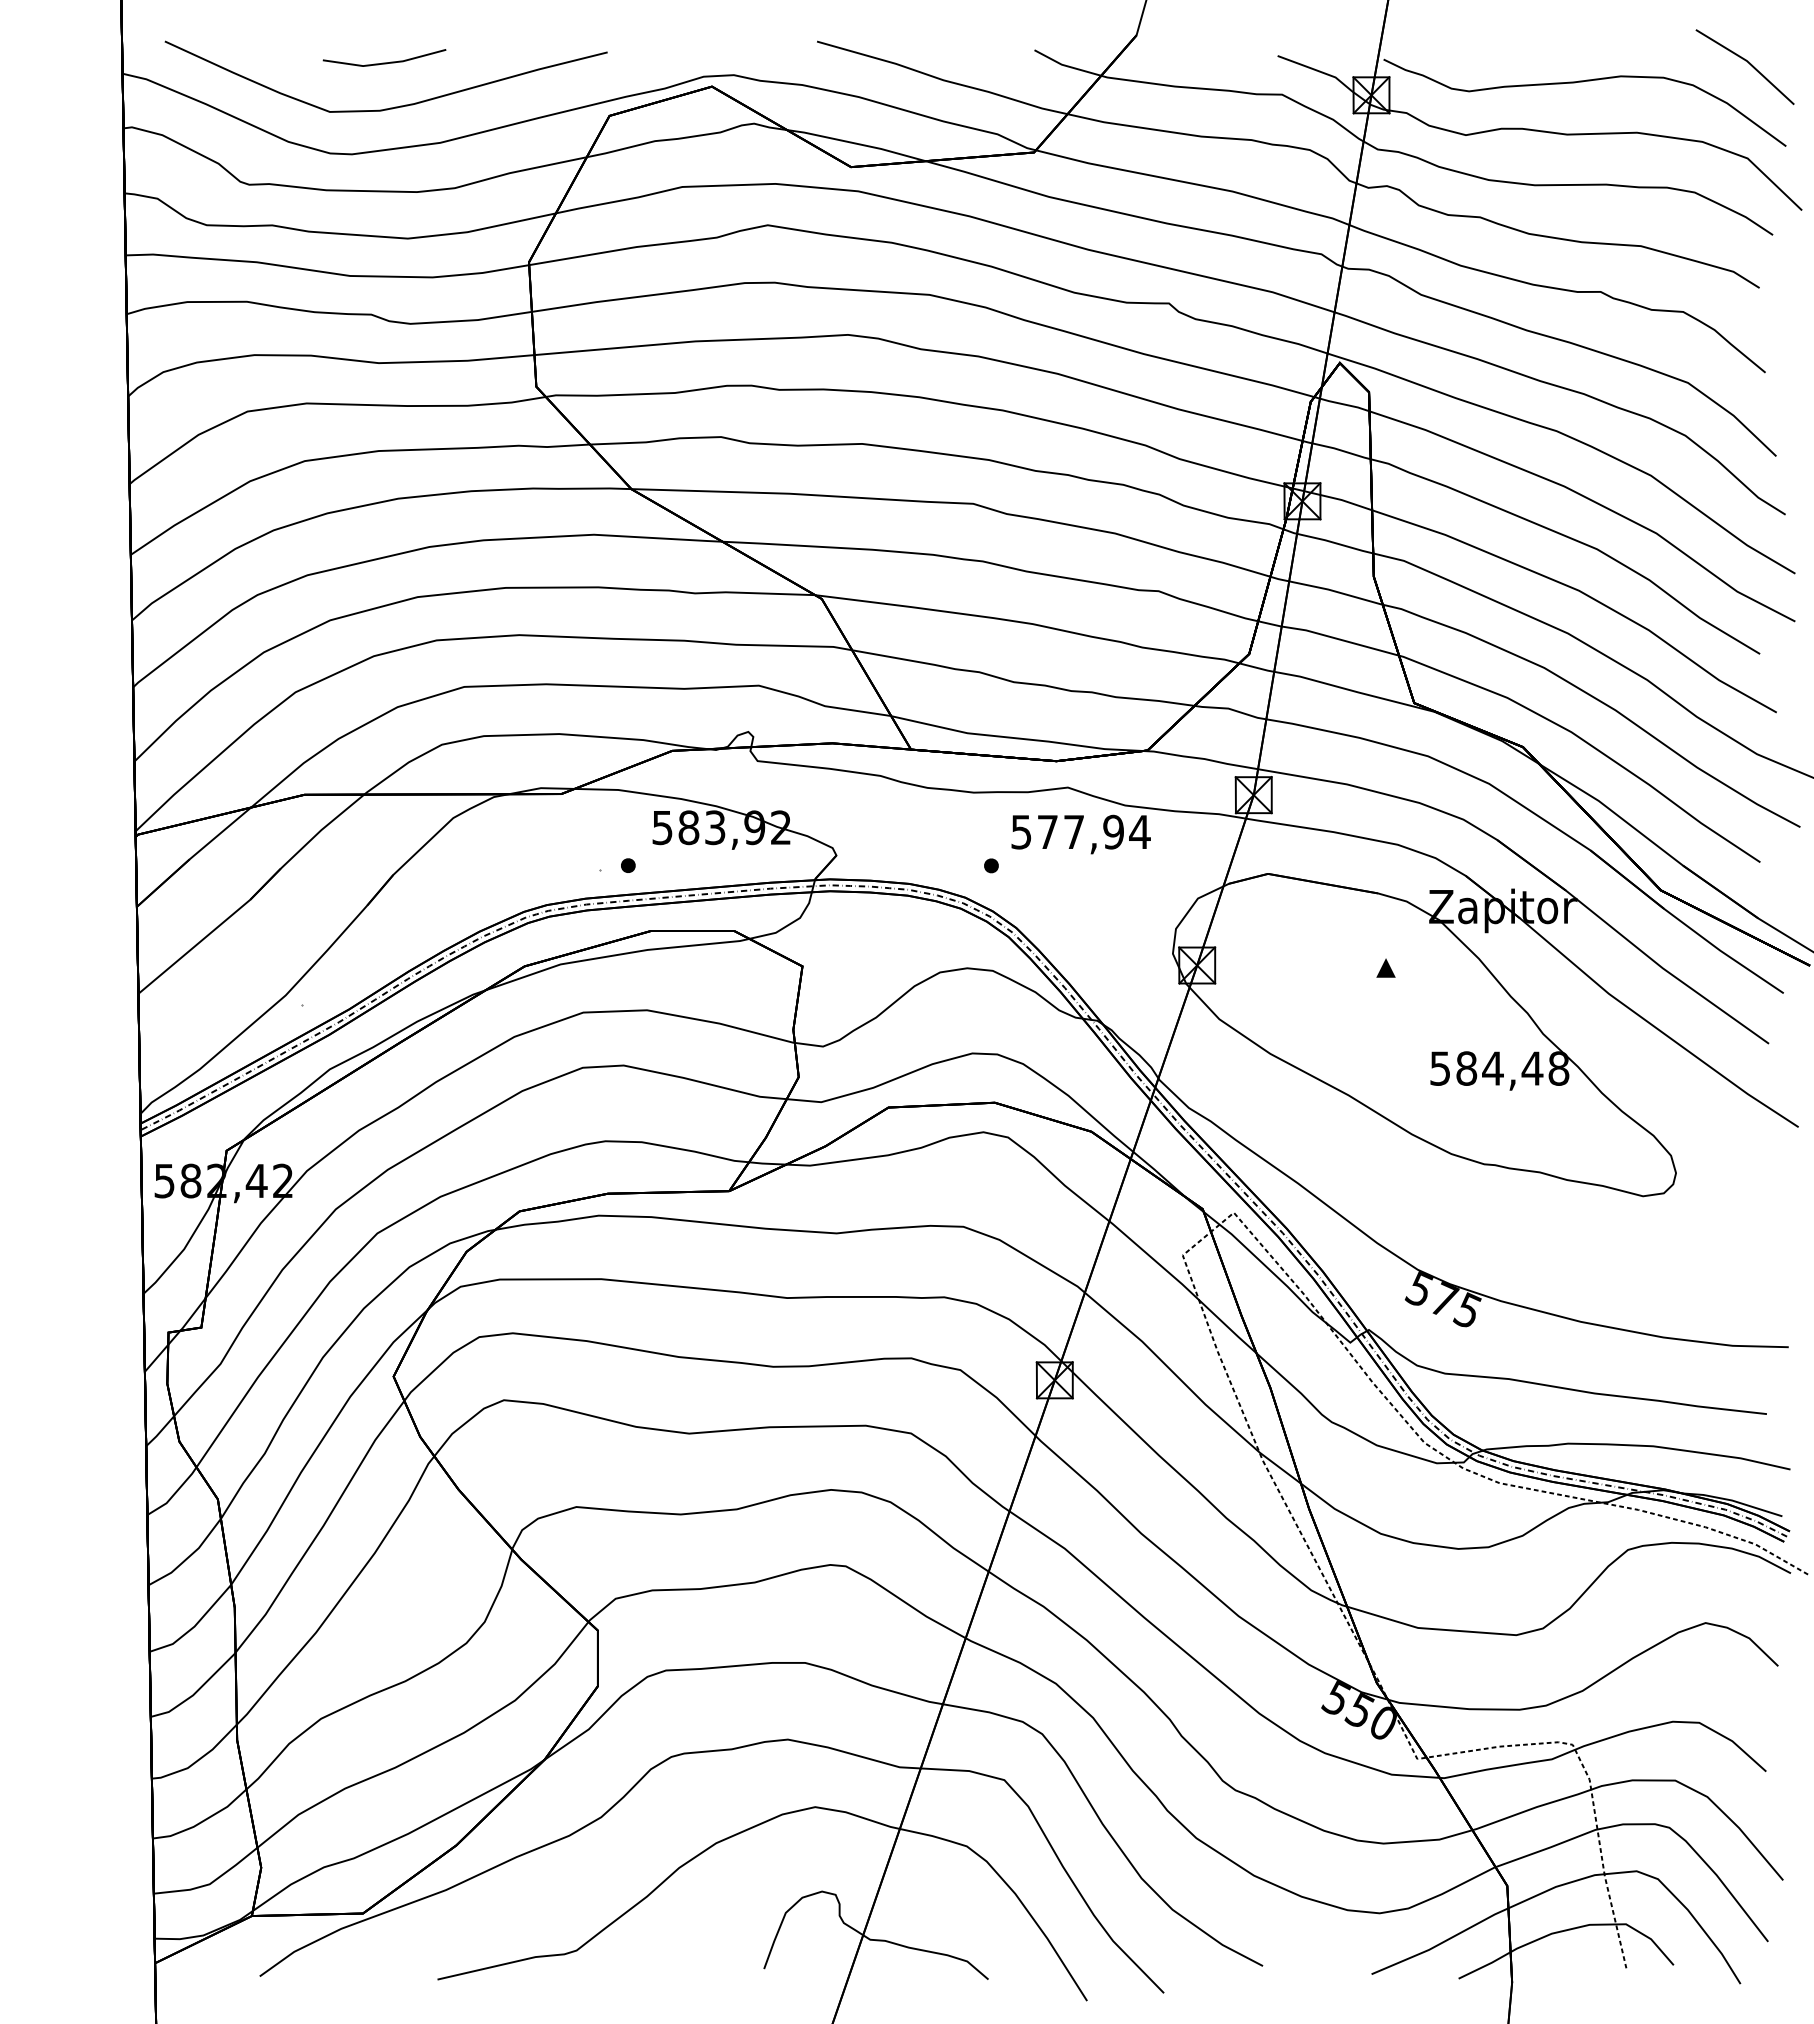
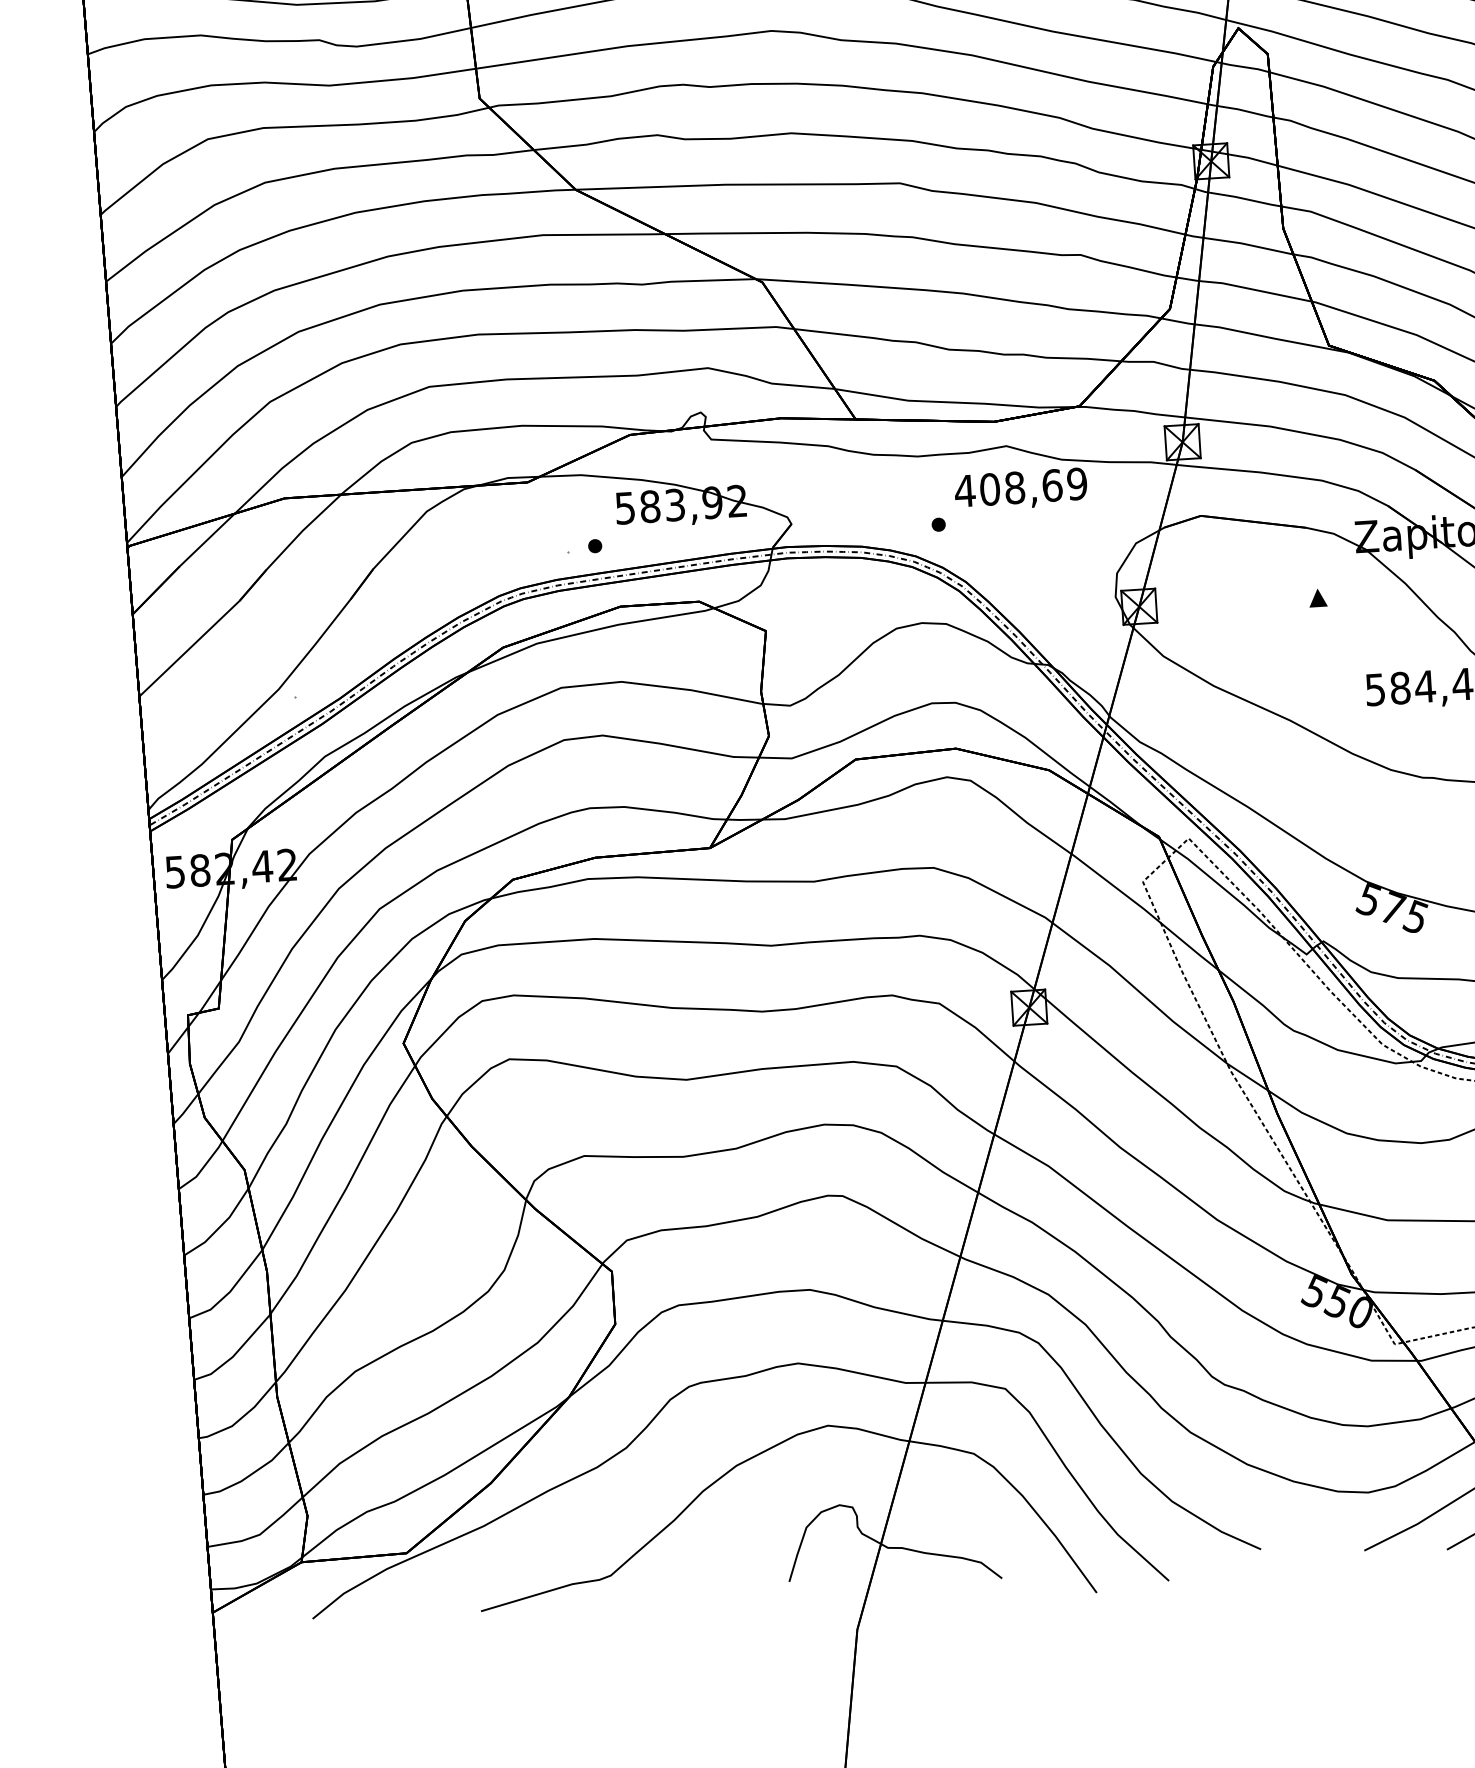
text: (1080, 831) -> (1020, 486), 577,94 -> 408,69

